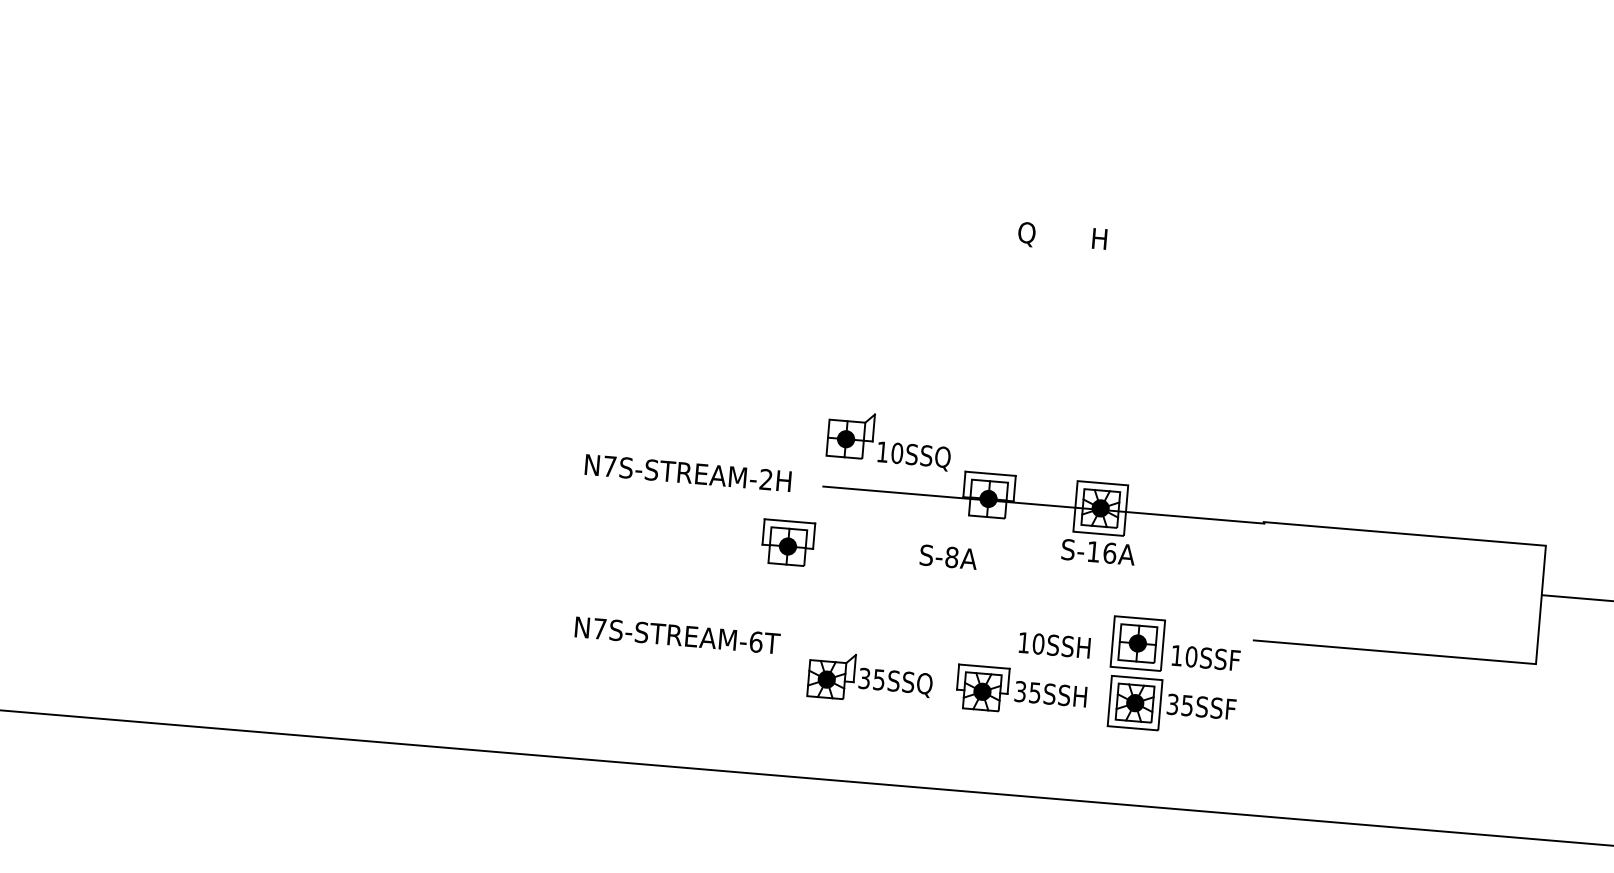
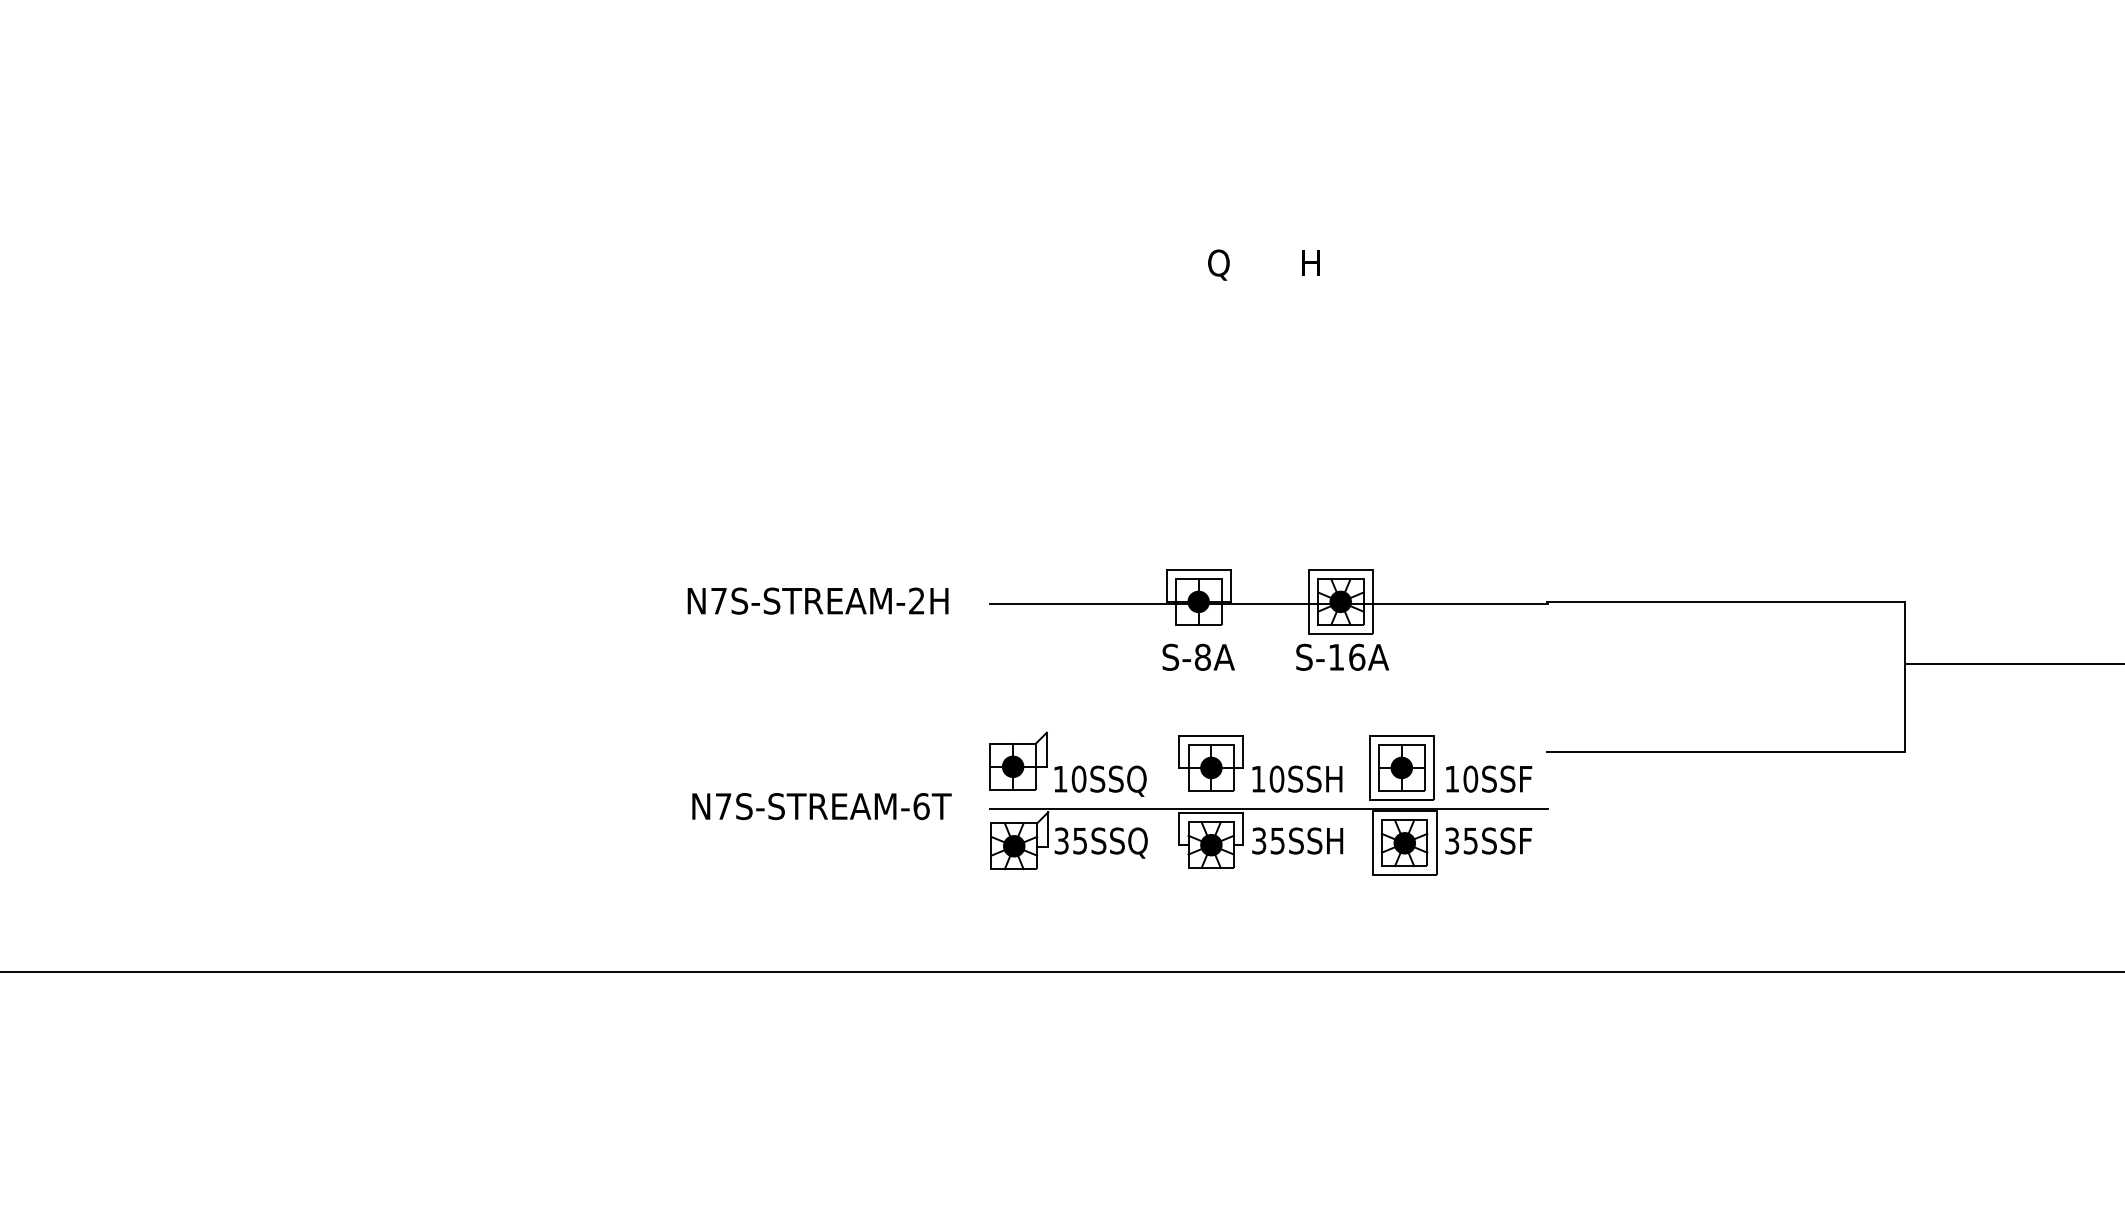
part: (889, 440) -> (1067, 763), moved
part: (787, 542) -> (1210, 763), moved
text: (948, 556) -> (1198, 656), moved
line: (1029, 666) -> (1268, 808), added

